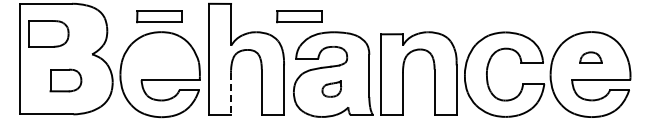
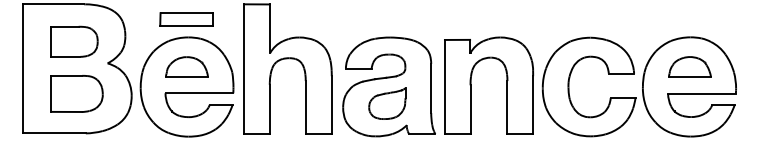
part: (299, 16) -> (349, 19), removed
part: (48, 33) -> (74, 41), moved
part: (159, 57) -> (186, 66), added
part: (590, 57) -> (689, 66), size x1.67
part: (65, 80) -> (76, 93), size x1.43
part: (331, 88) -> (387, 103), size x1.67
line: (231, 94) -> (270, 110), dashed -> solid

